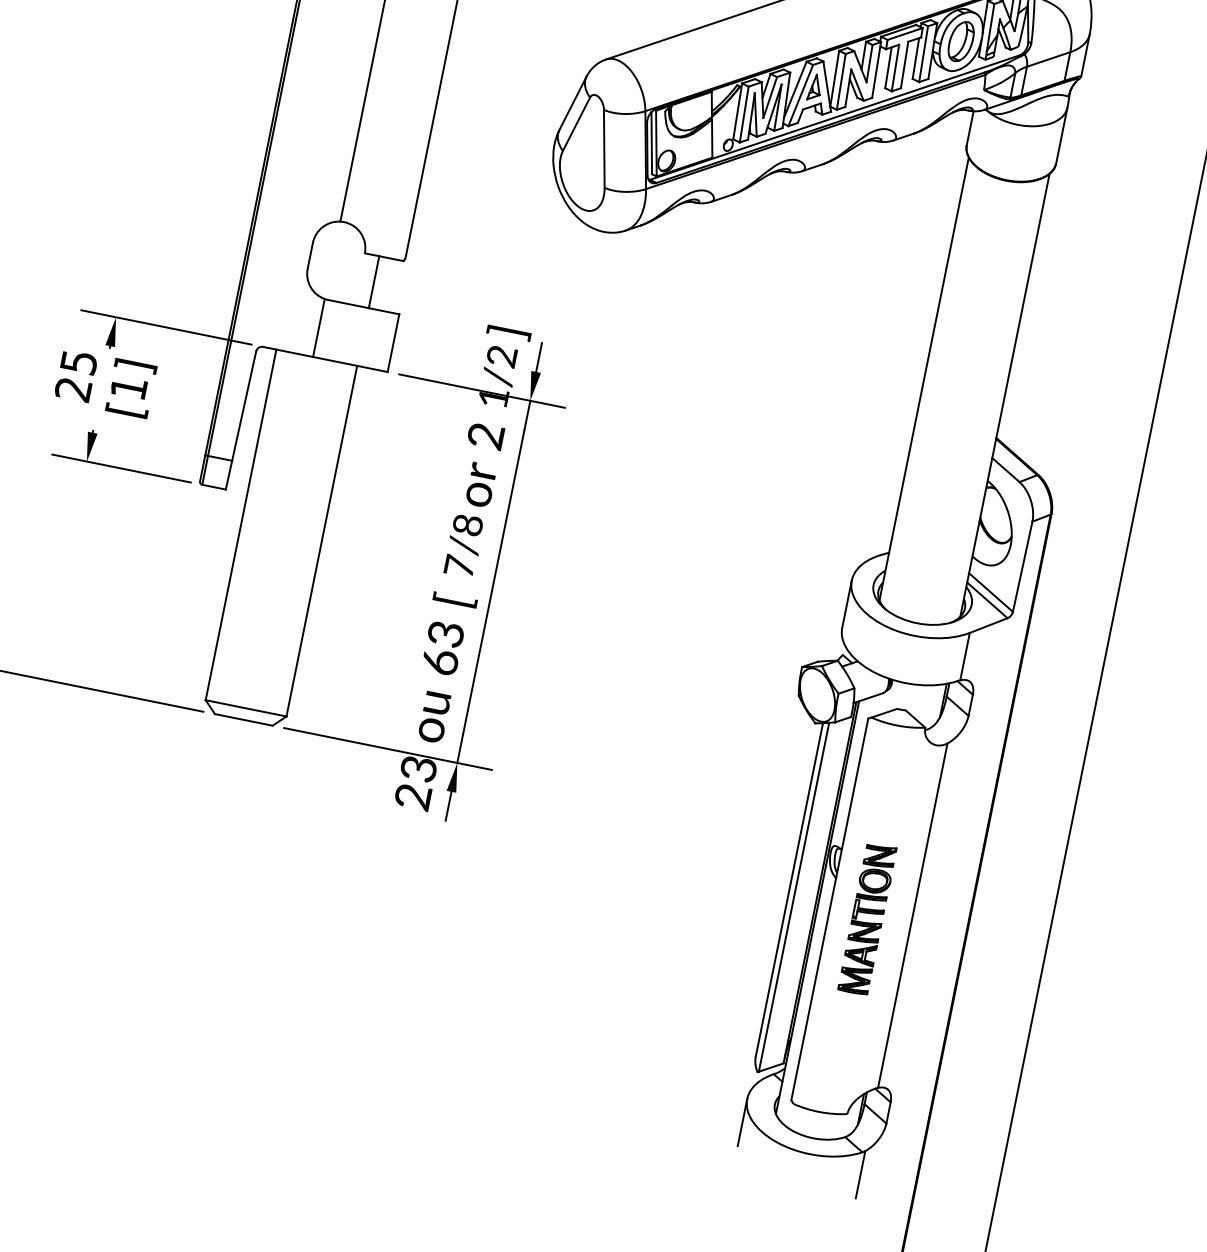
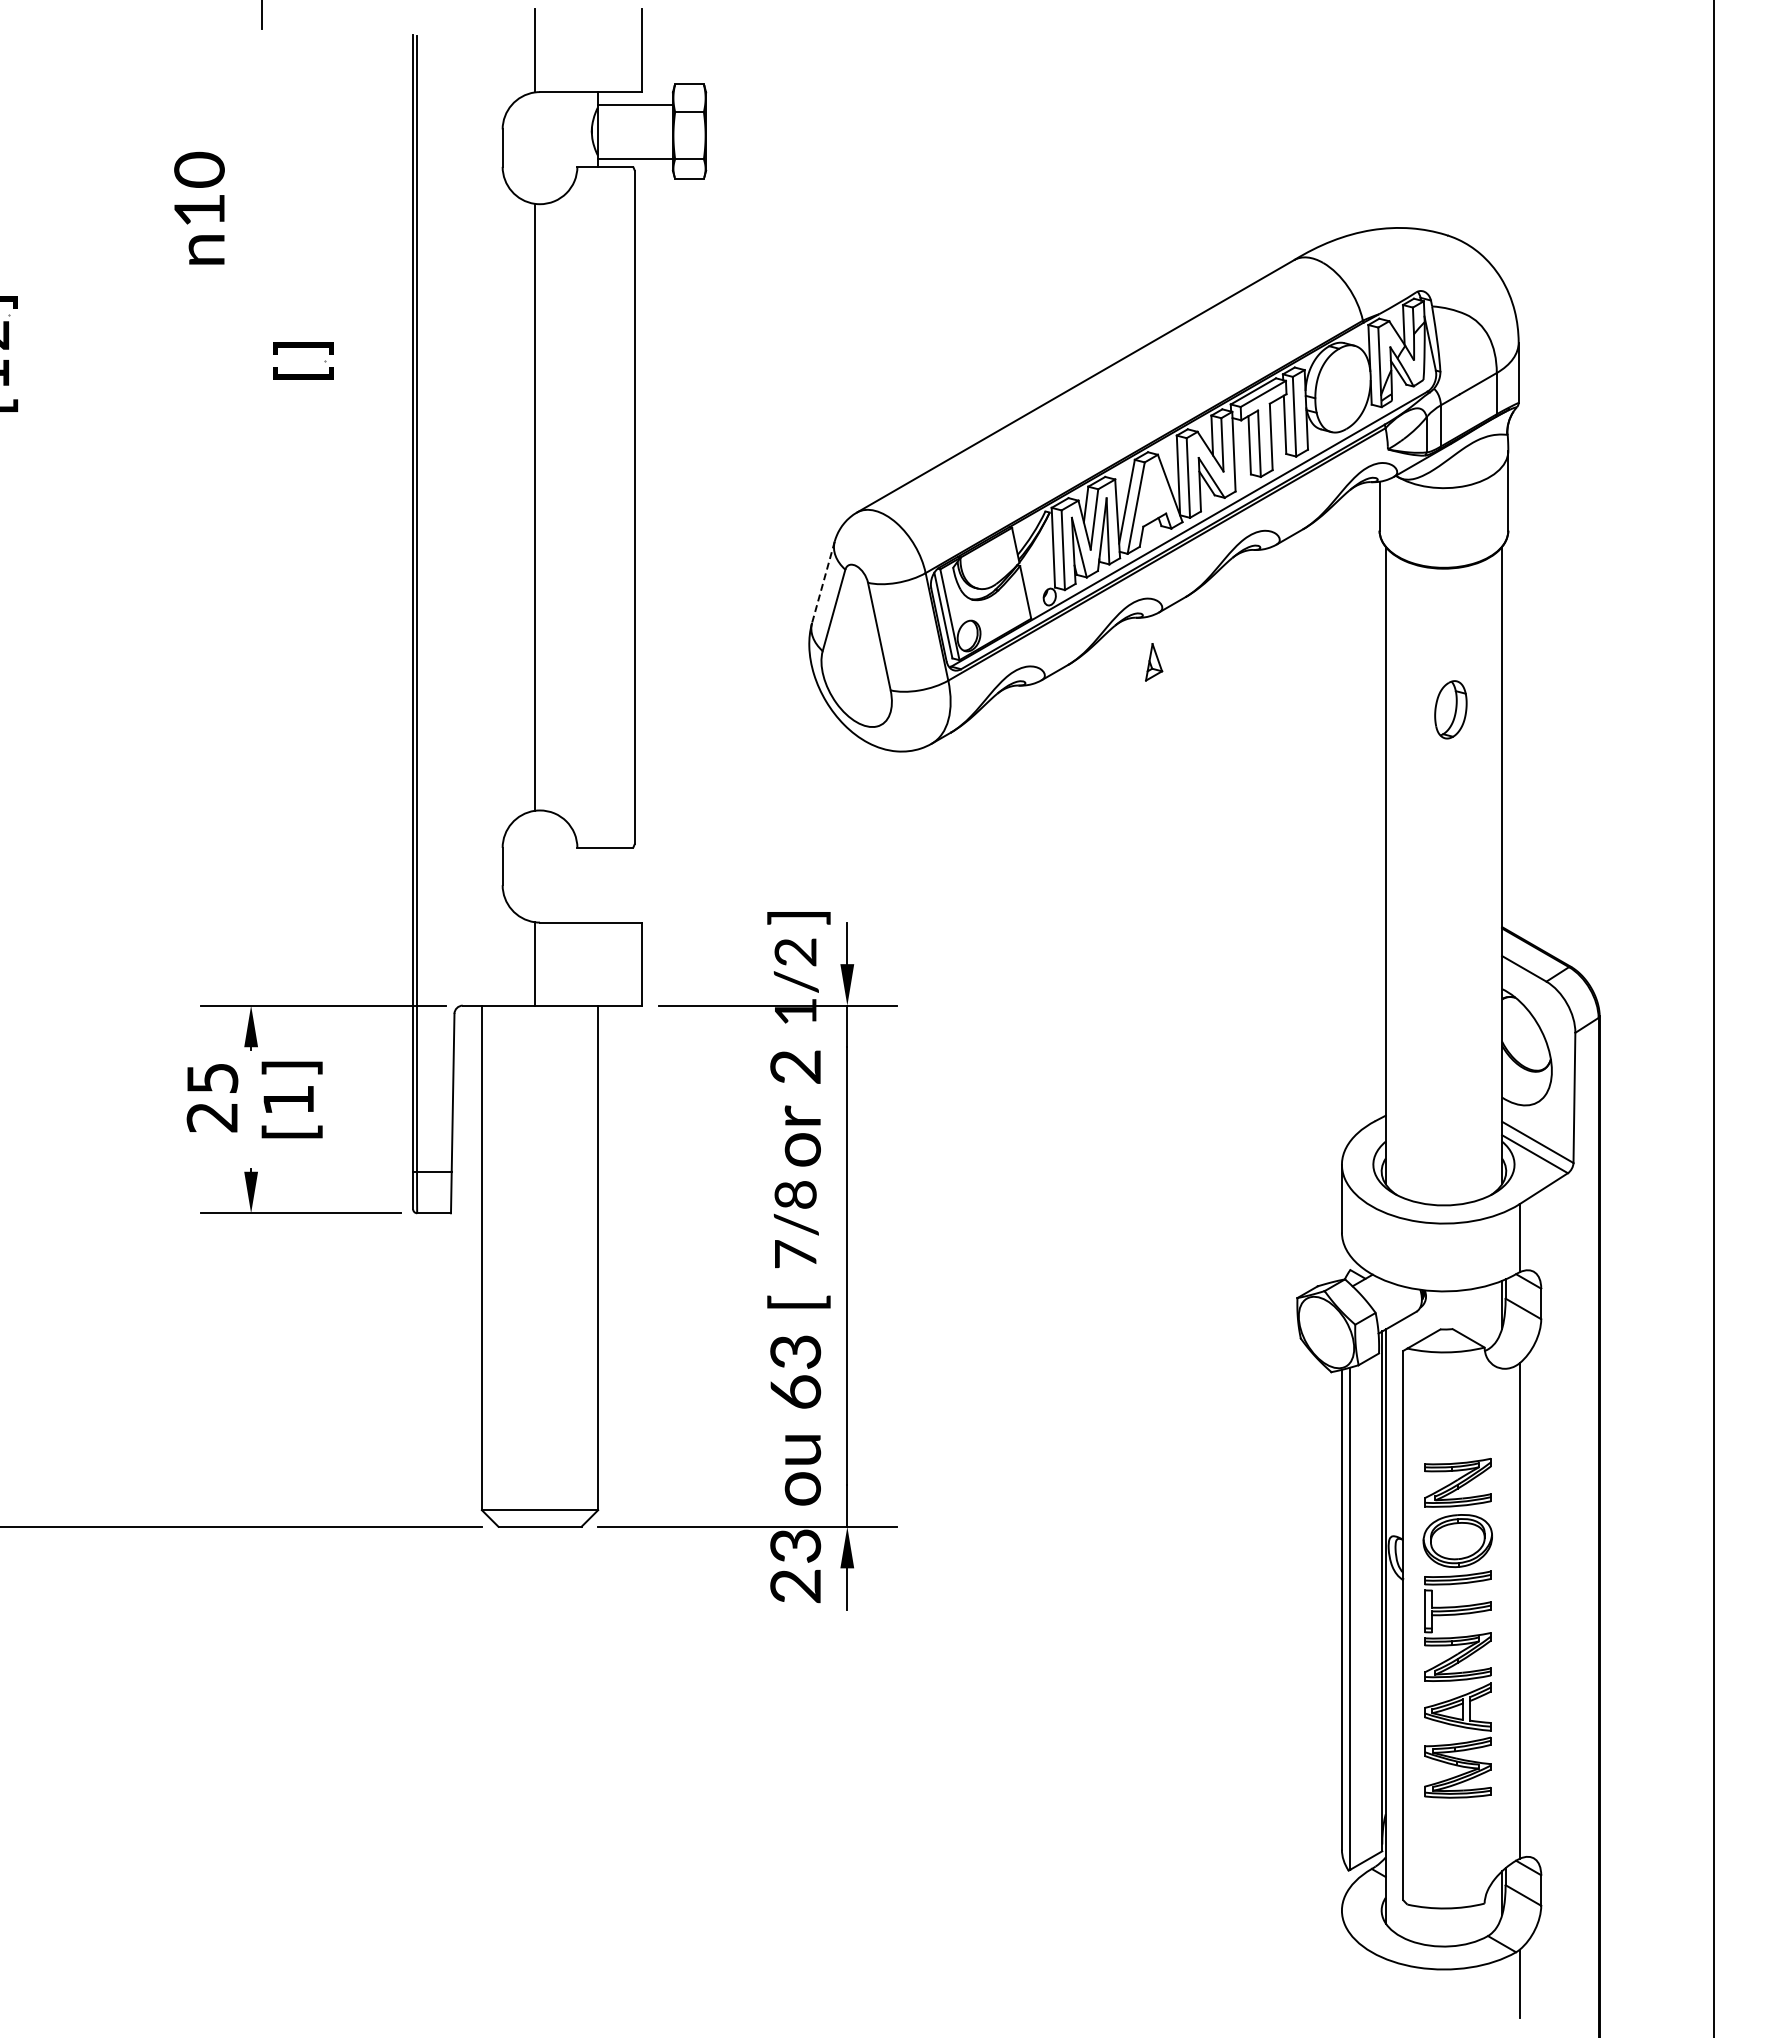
part: (960, 41) -> (1450, 709), moved
part: (815, 87) -> (1154, 662), moved
line: (573, 103) -> (823, 582), solid -> dashed
line: (374, 281) -> (598, 884), removed
part: (867, 919) -> (1457, 1628), size x1.6
line: (742, 1122) -> (1341, 1944), removed

